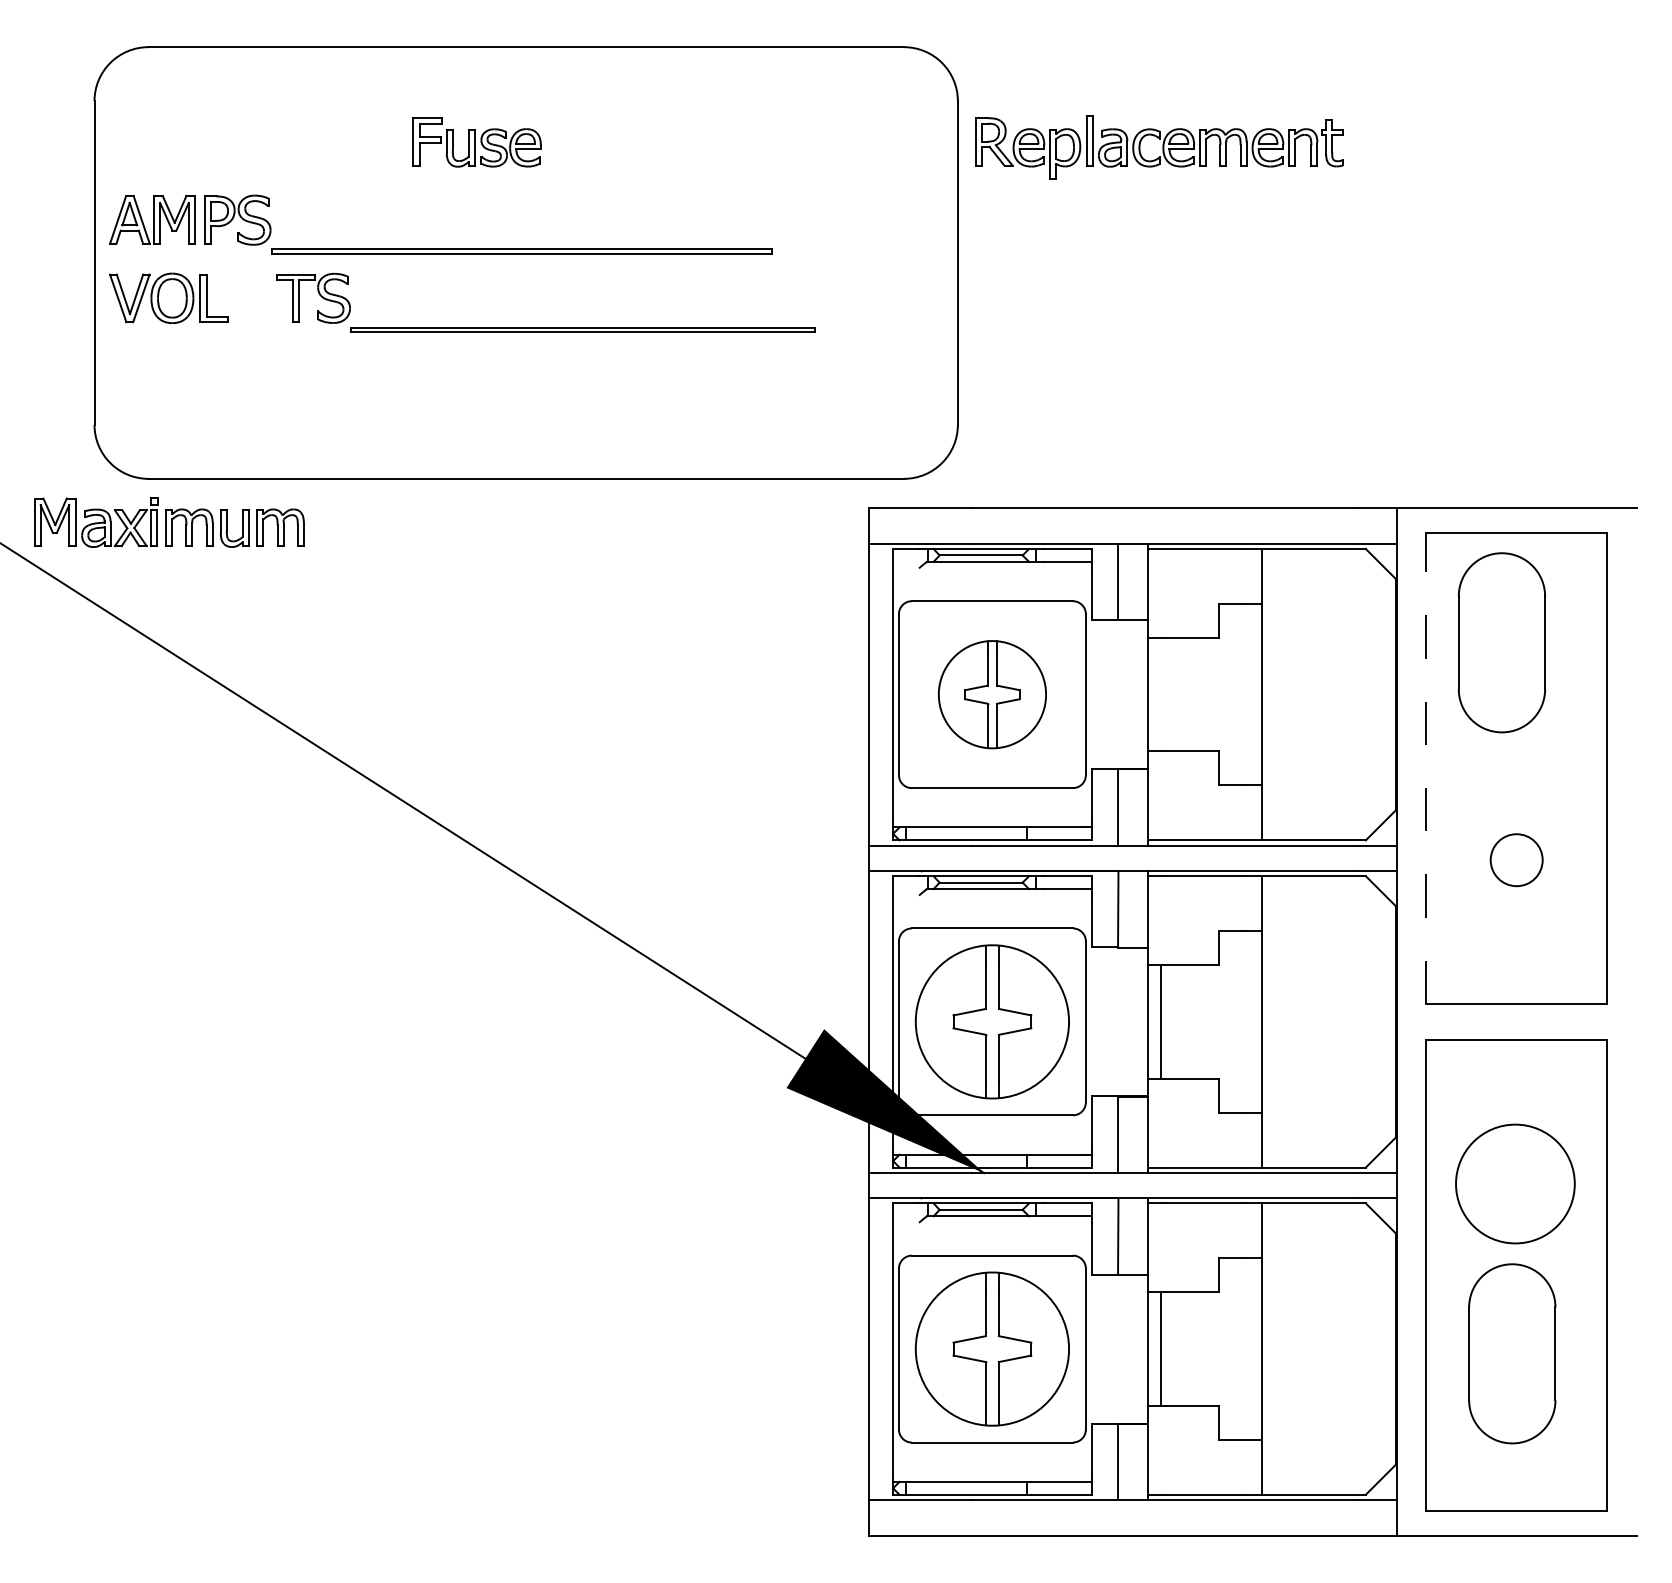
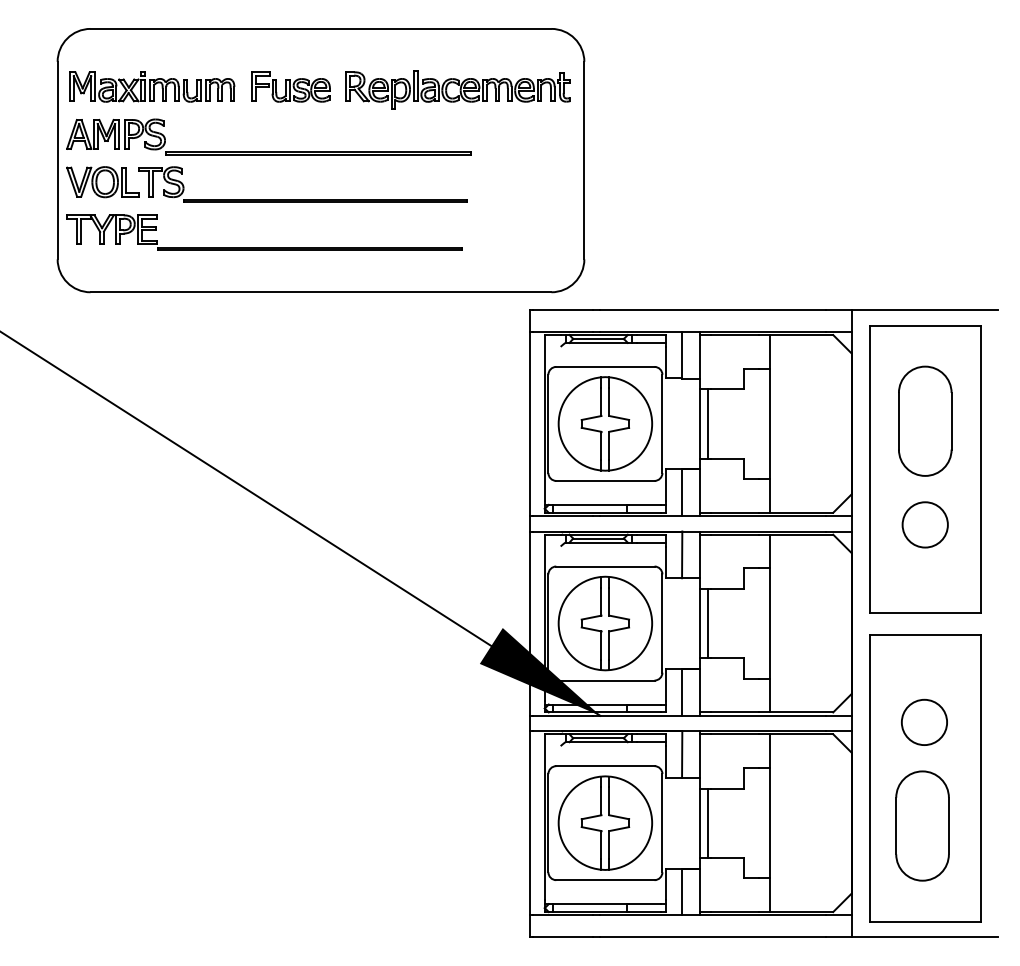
part: (1158, 146) -> (457, 89), moved
part: (545, 326) -> (302, 199), moved
part: (433, 405) -> (264, 247), added
part: (169, 521) -> (152, 86), moved
part: (1502, 641) -> (925, 420), moved
part: (992, 693) -> (605, 423), size x1.43
line: (1161, 693) -> (708, 423), added
line: (1425, 769) -> (869, 469), dashed -> solid
circle: (1515, 859) -> (924, 524), size x1.43
circle: (1515, 1184) -> (924, 722), size x0.62

